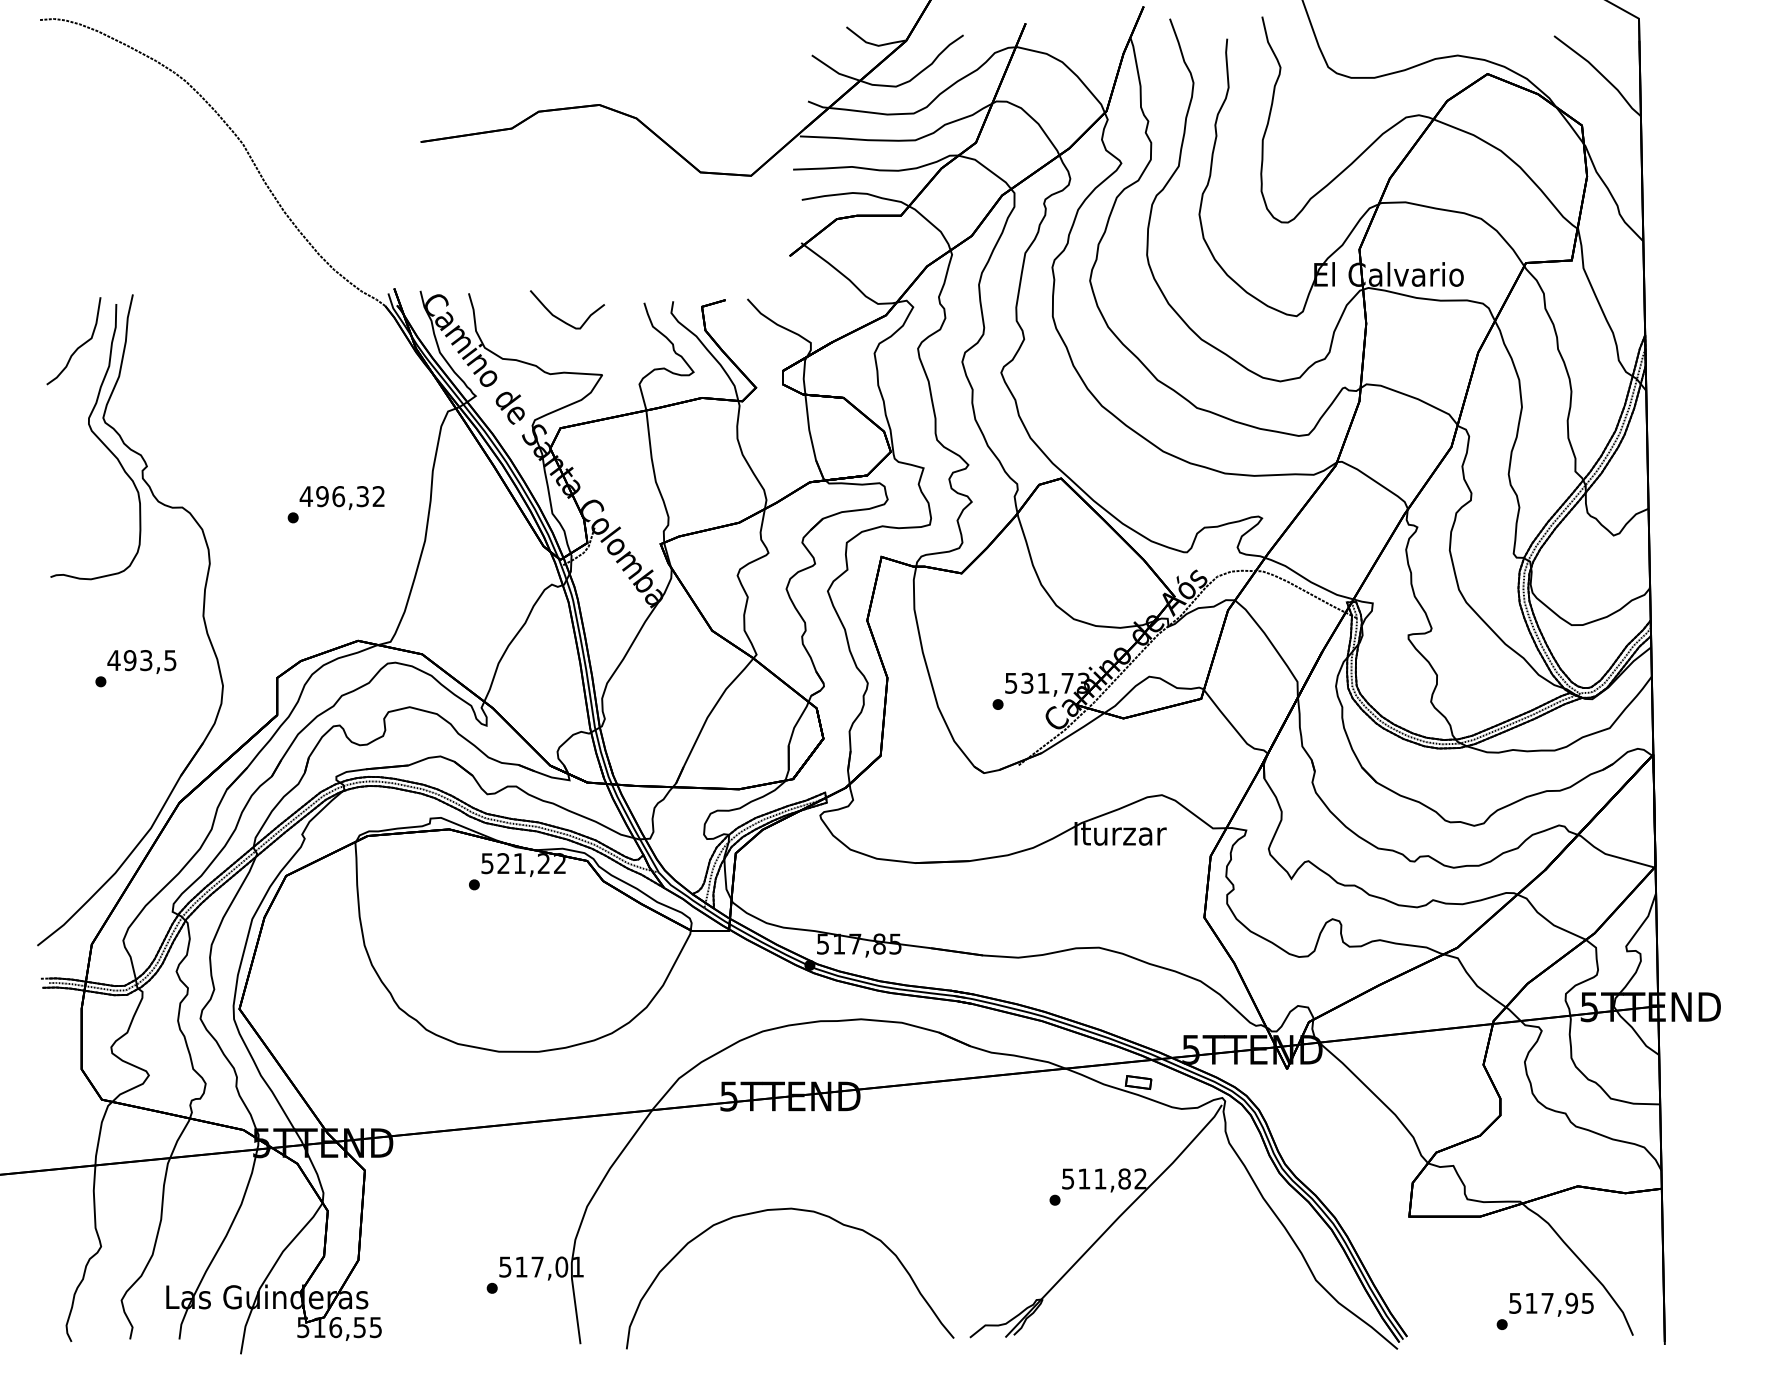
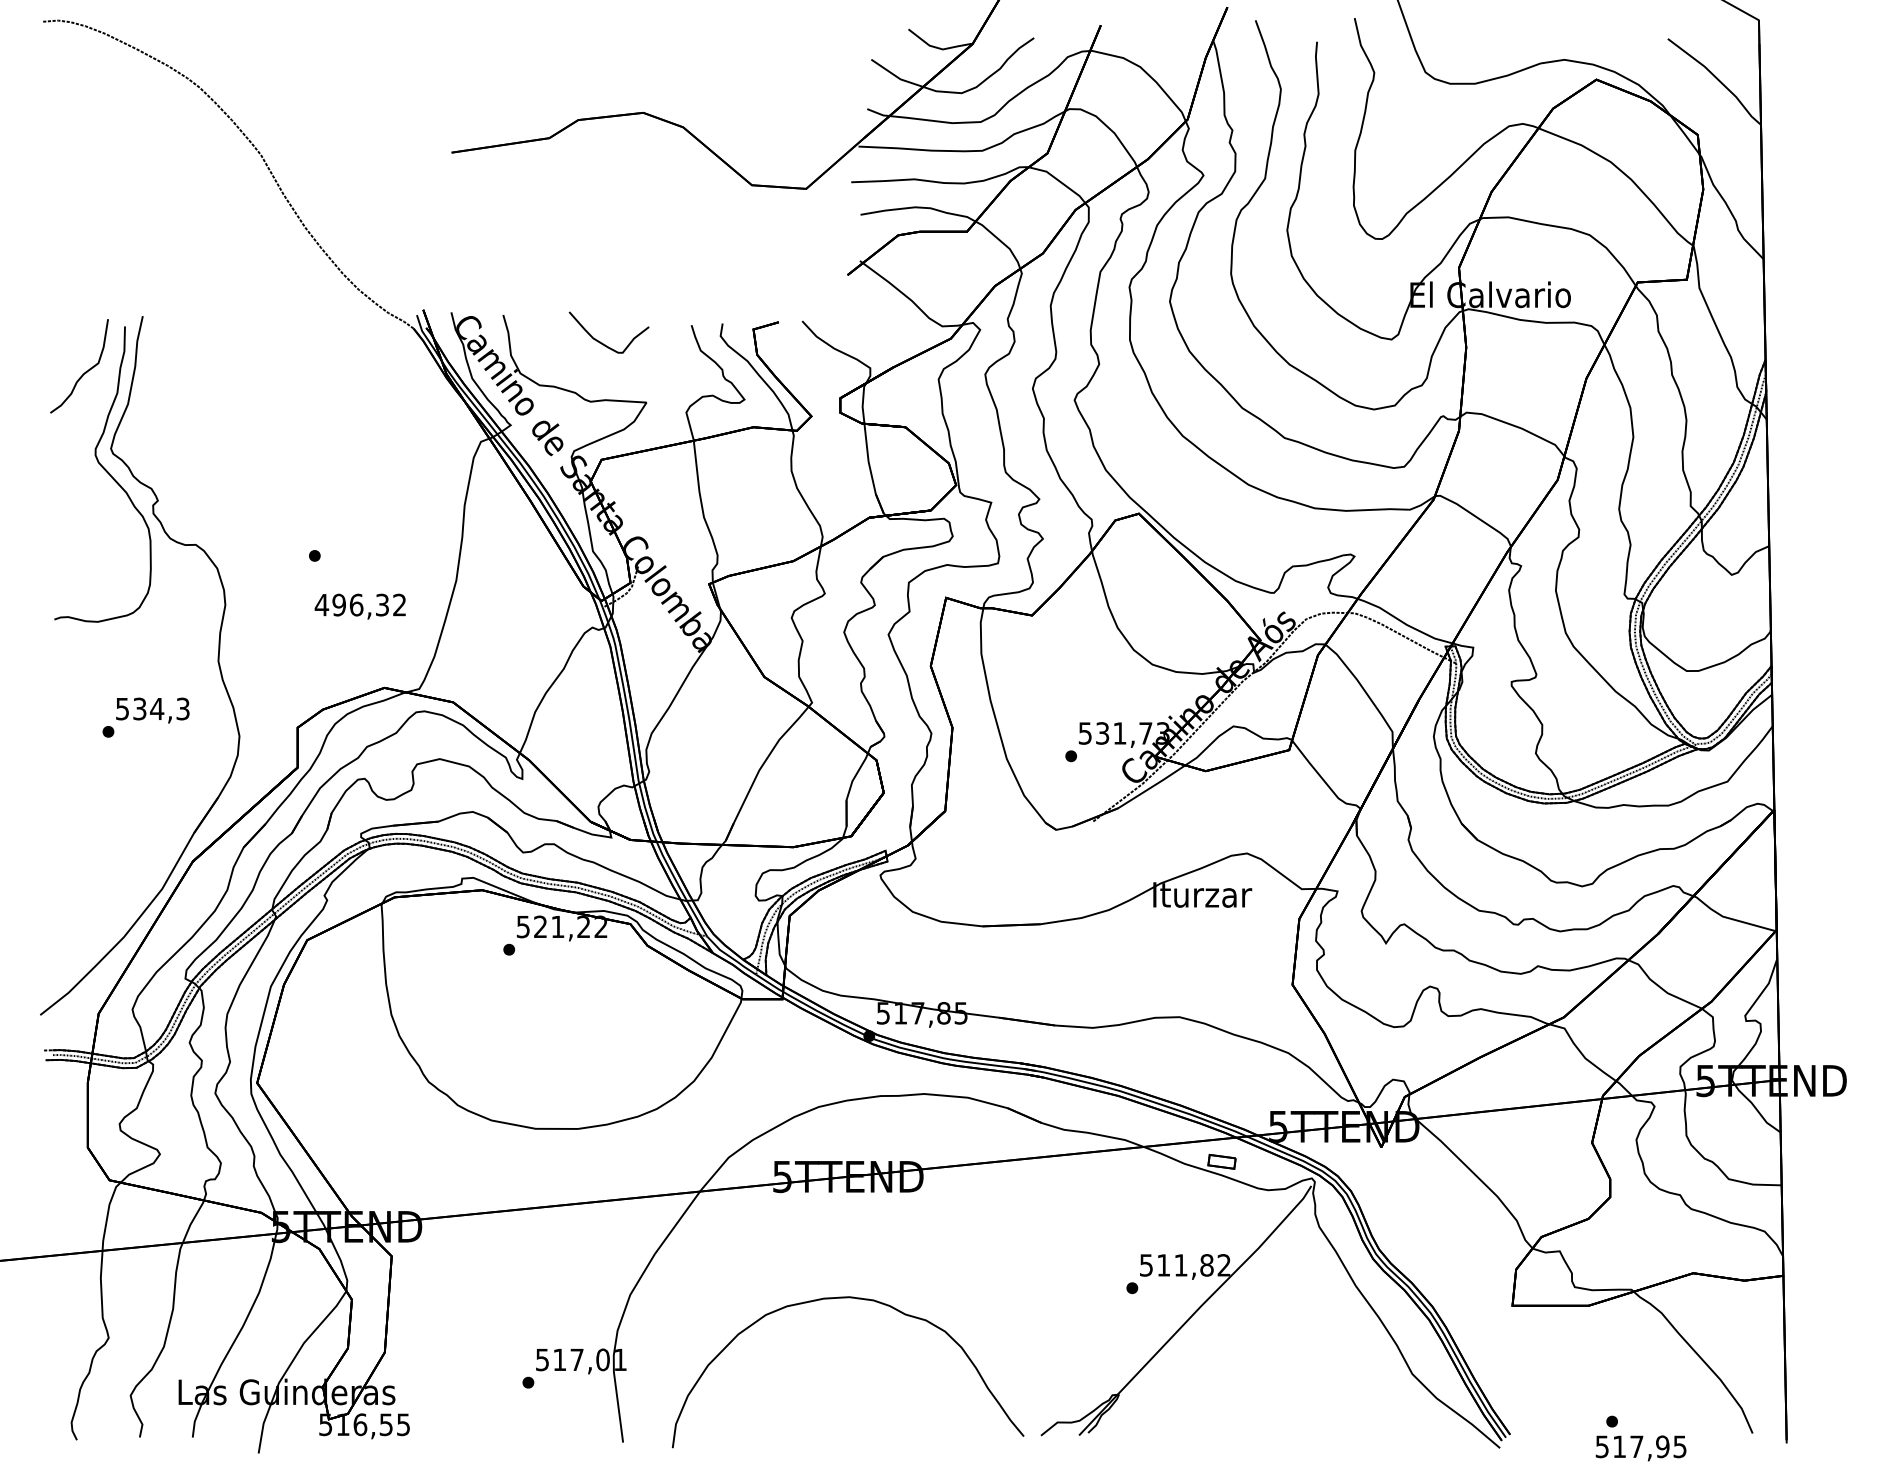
text: (341, 497) -> (359, 606), moved
text: (141, 660) -> (152, 708), 493,5 -> 534,3
text: (1550, 1304) -> (1640, 1448), moved

